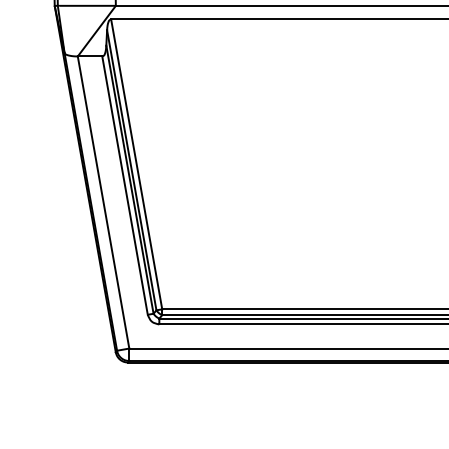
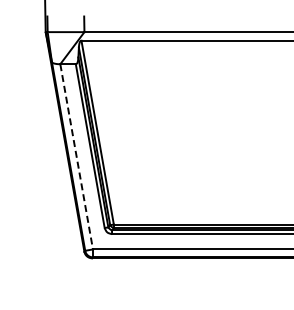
line: (103, 203) -> (76, 157), solid -> dashed

